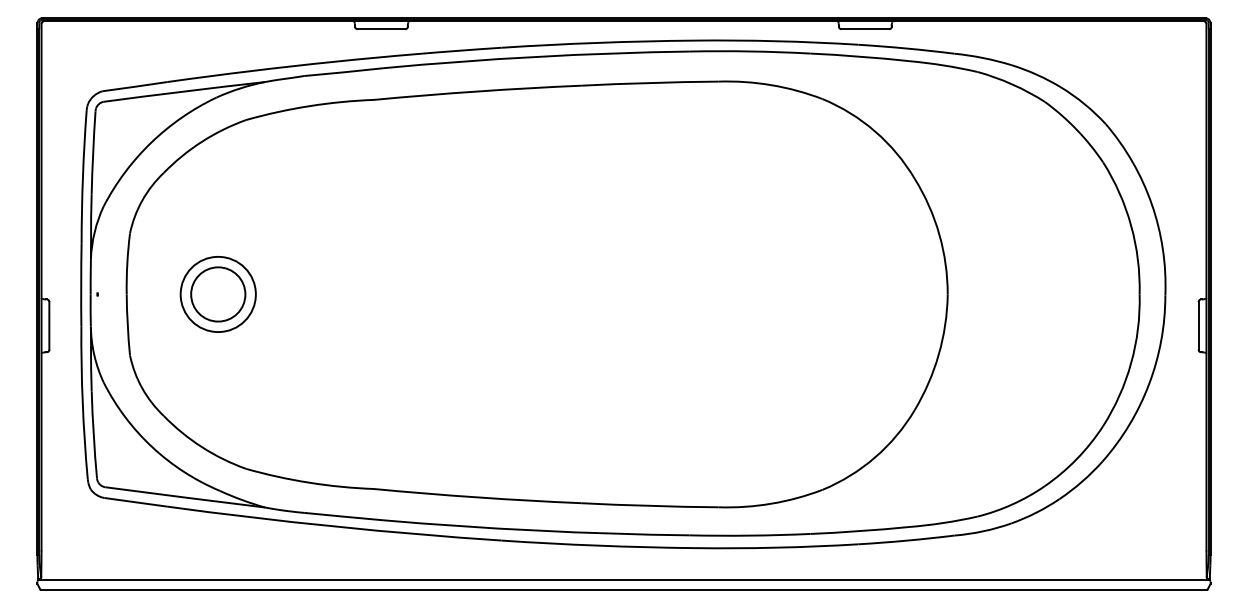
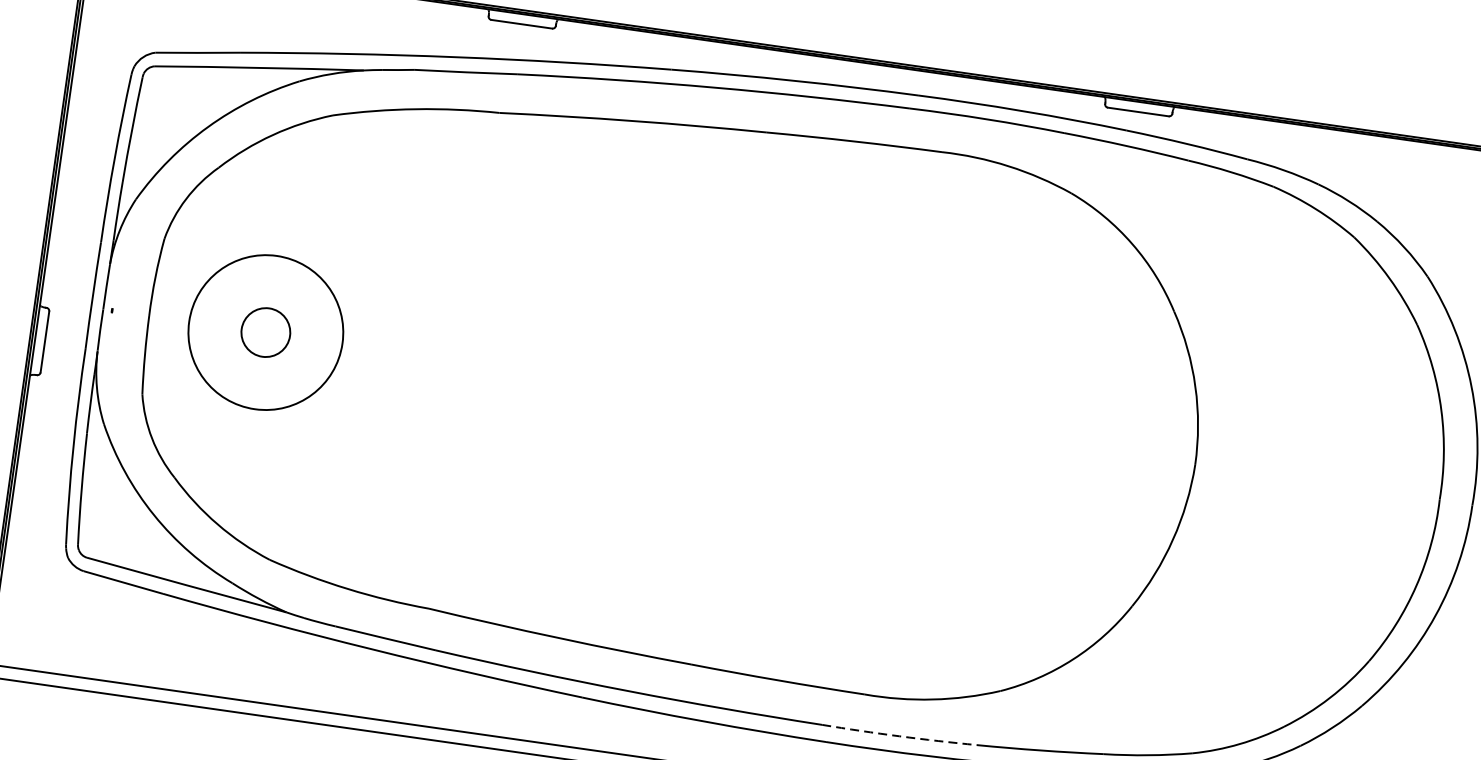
circle: (217, 294) -> (264, 332), size x1.6
circle: (218, 294) -> (266, 332), size x0.7
arc: (749, 535) -> (898, 736), solid -> dashed

